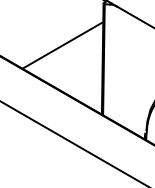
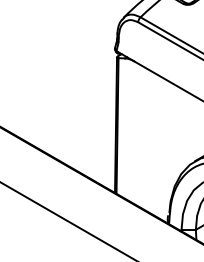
line: (62, 44) -> (66, 107), removed

